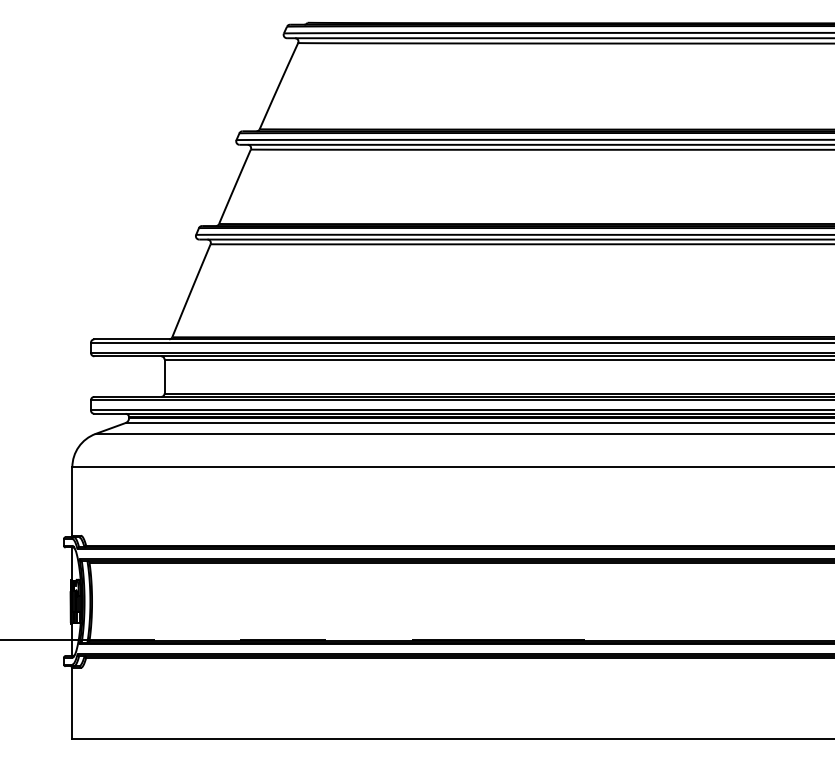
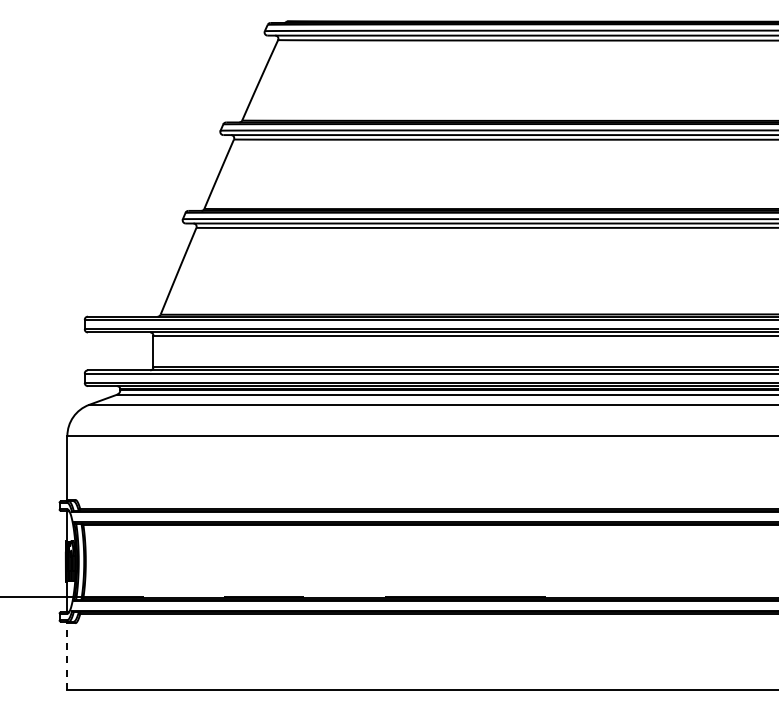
line: (72, 703) -> (67, 656), solid -> dashed

